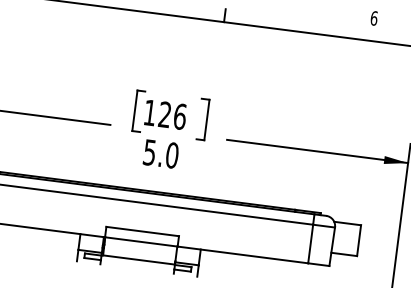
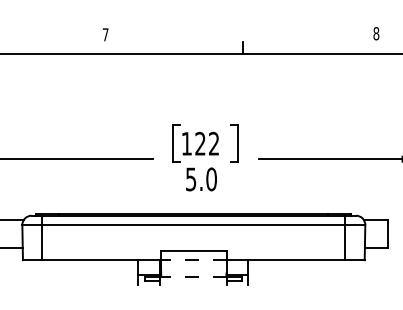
text: (374, 18) -> (376, 33), 6 -> 8
text: (179, 116) -> (213, 143), 126 -> 122
line: (140, 242) -> (193, 260), solid -> dashed
line: (138, 259) -> (193, 276), solid -> dashed

